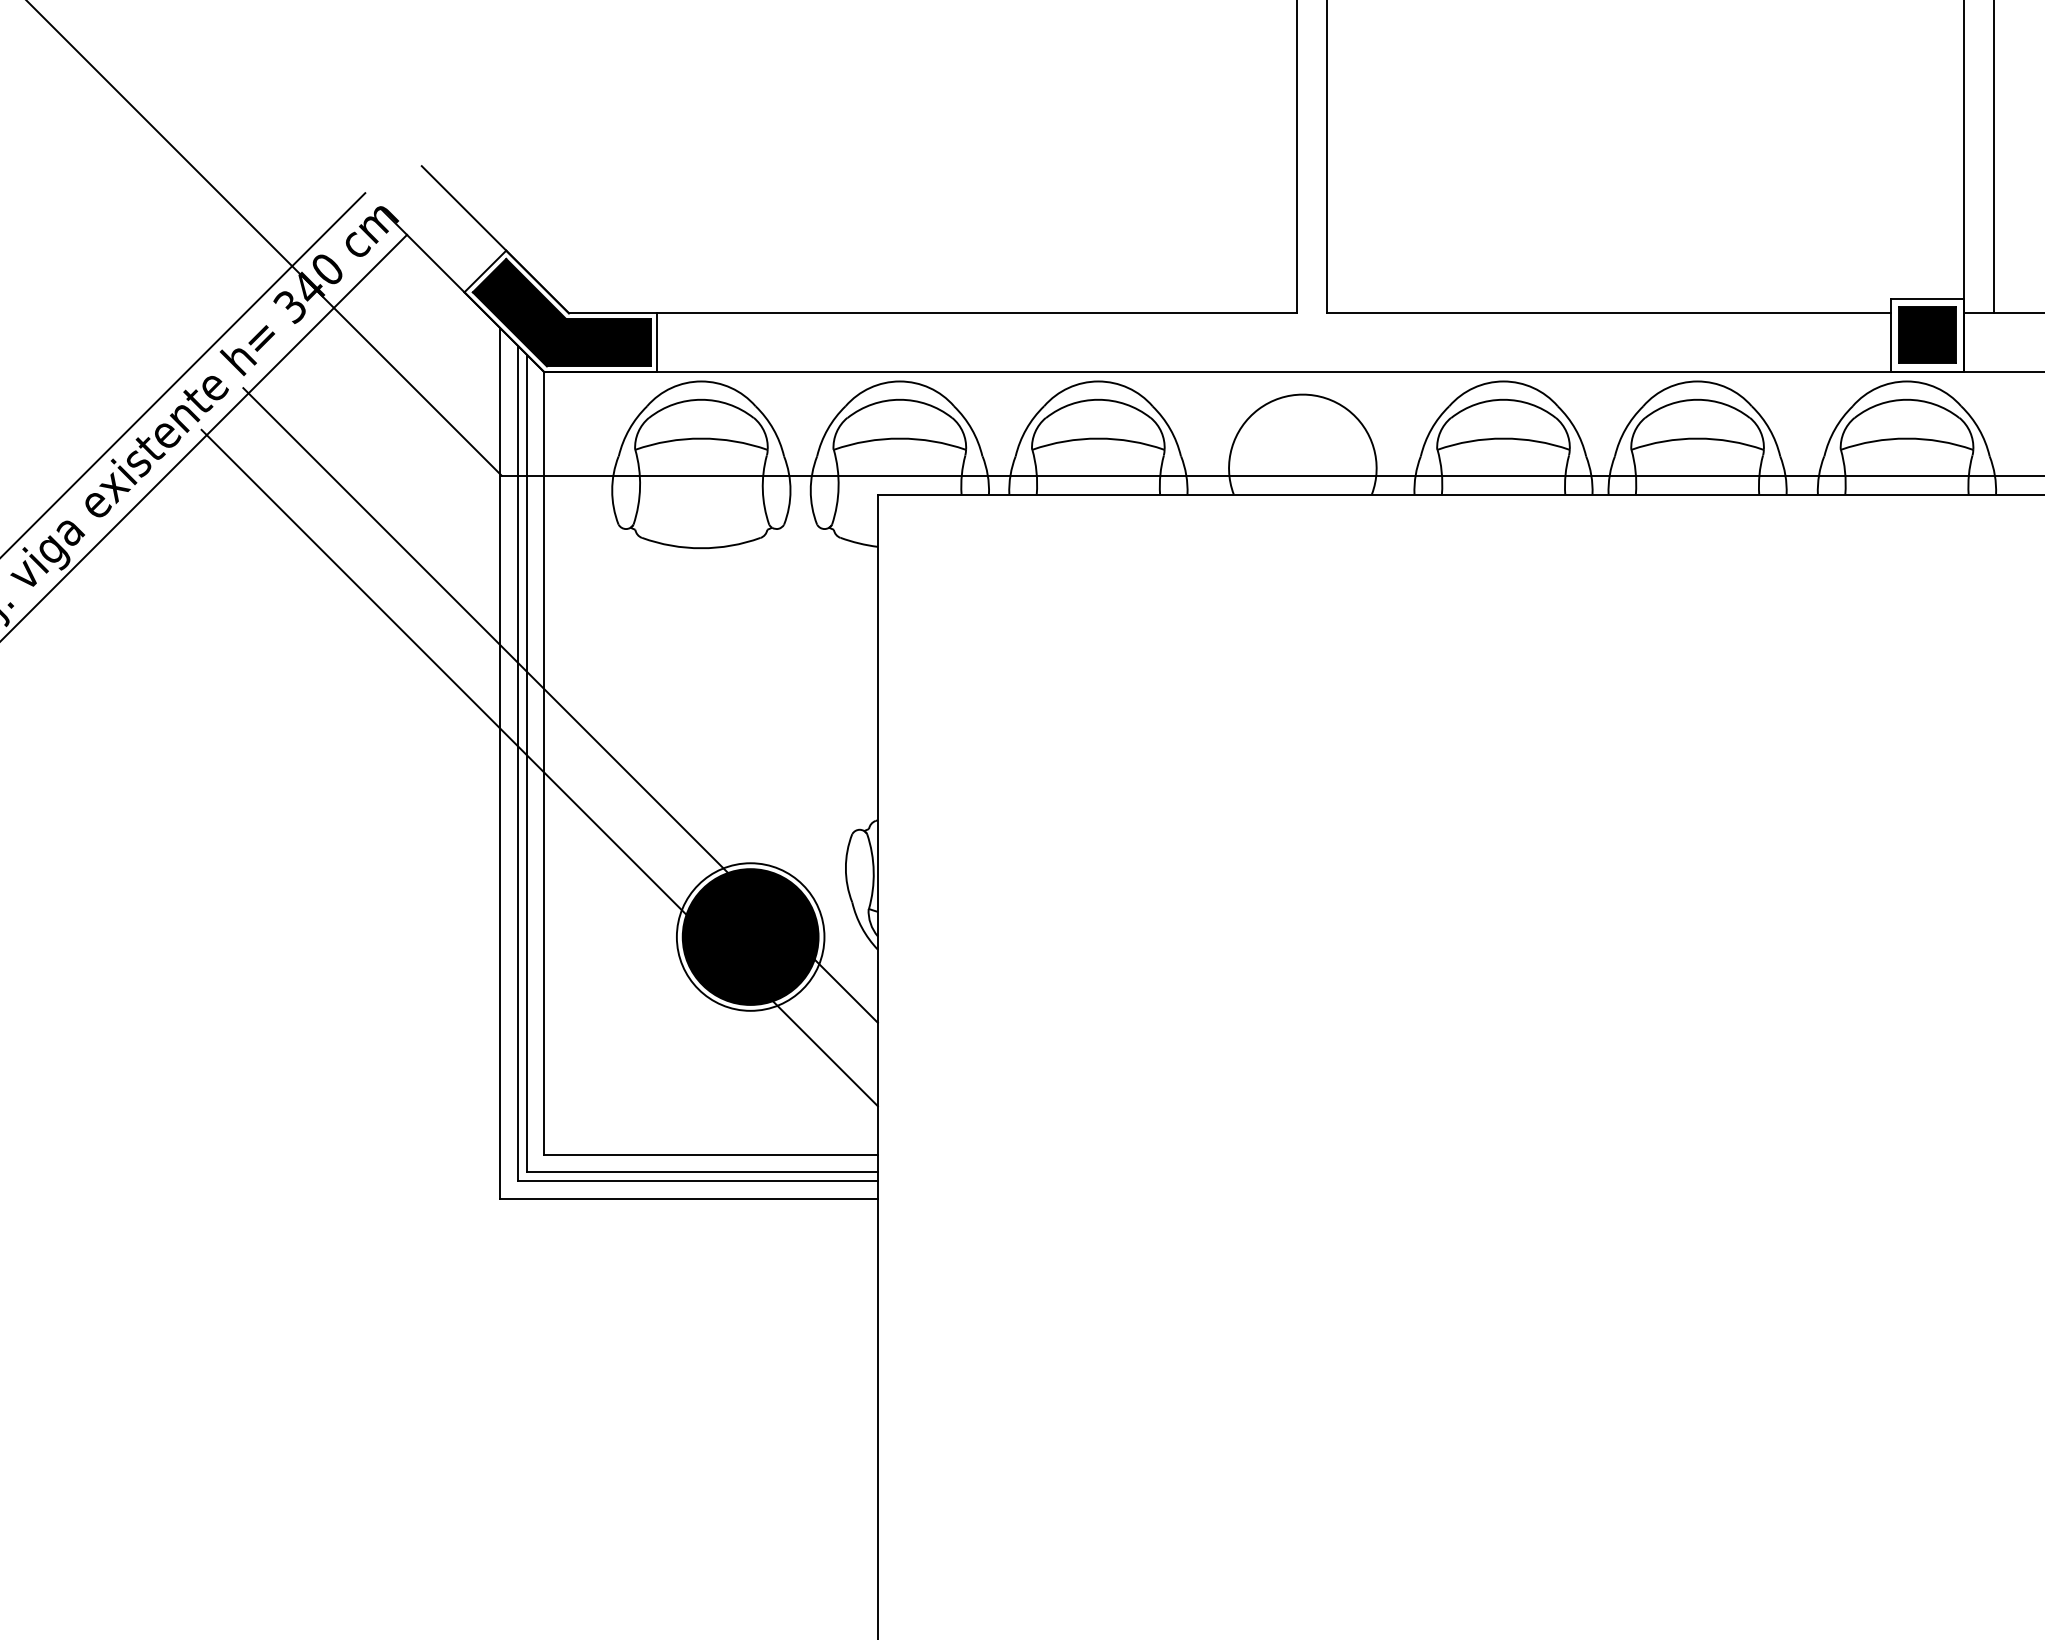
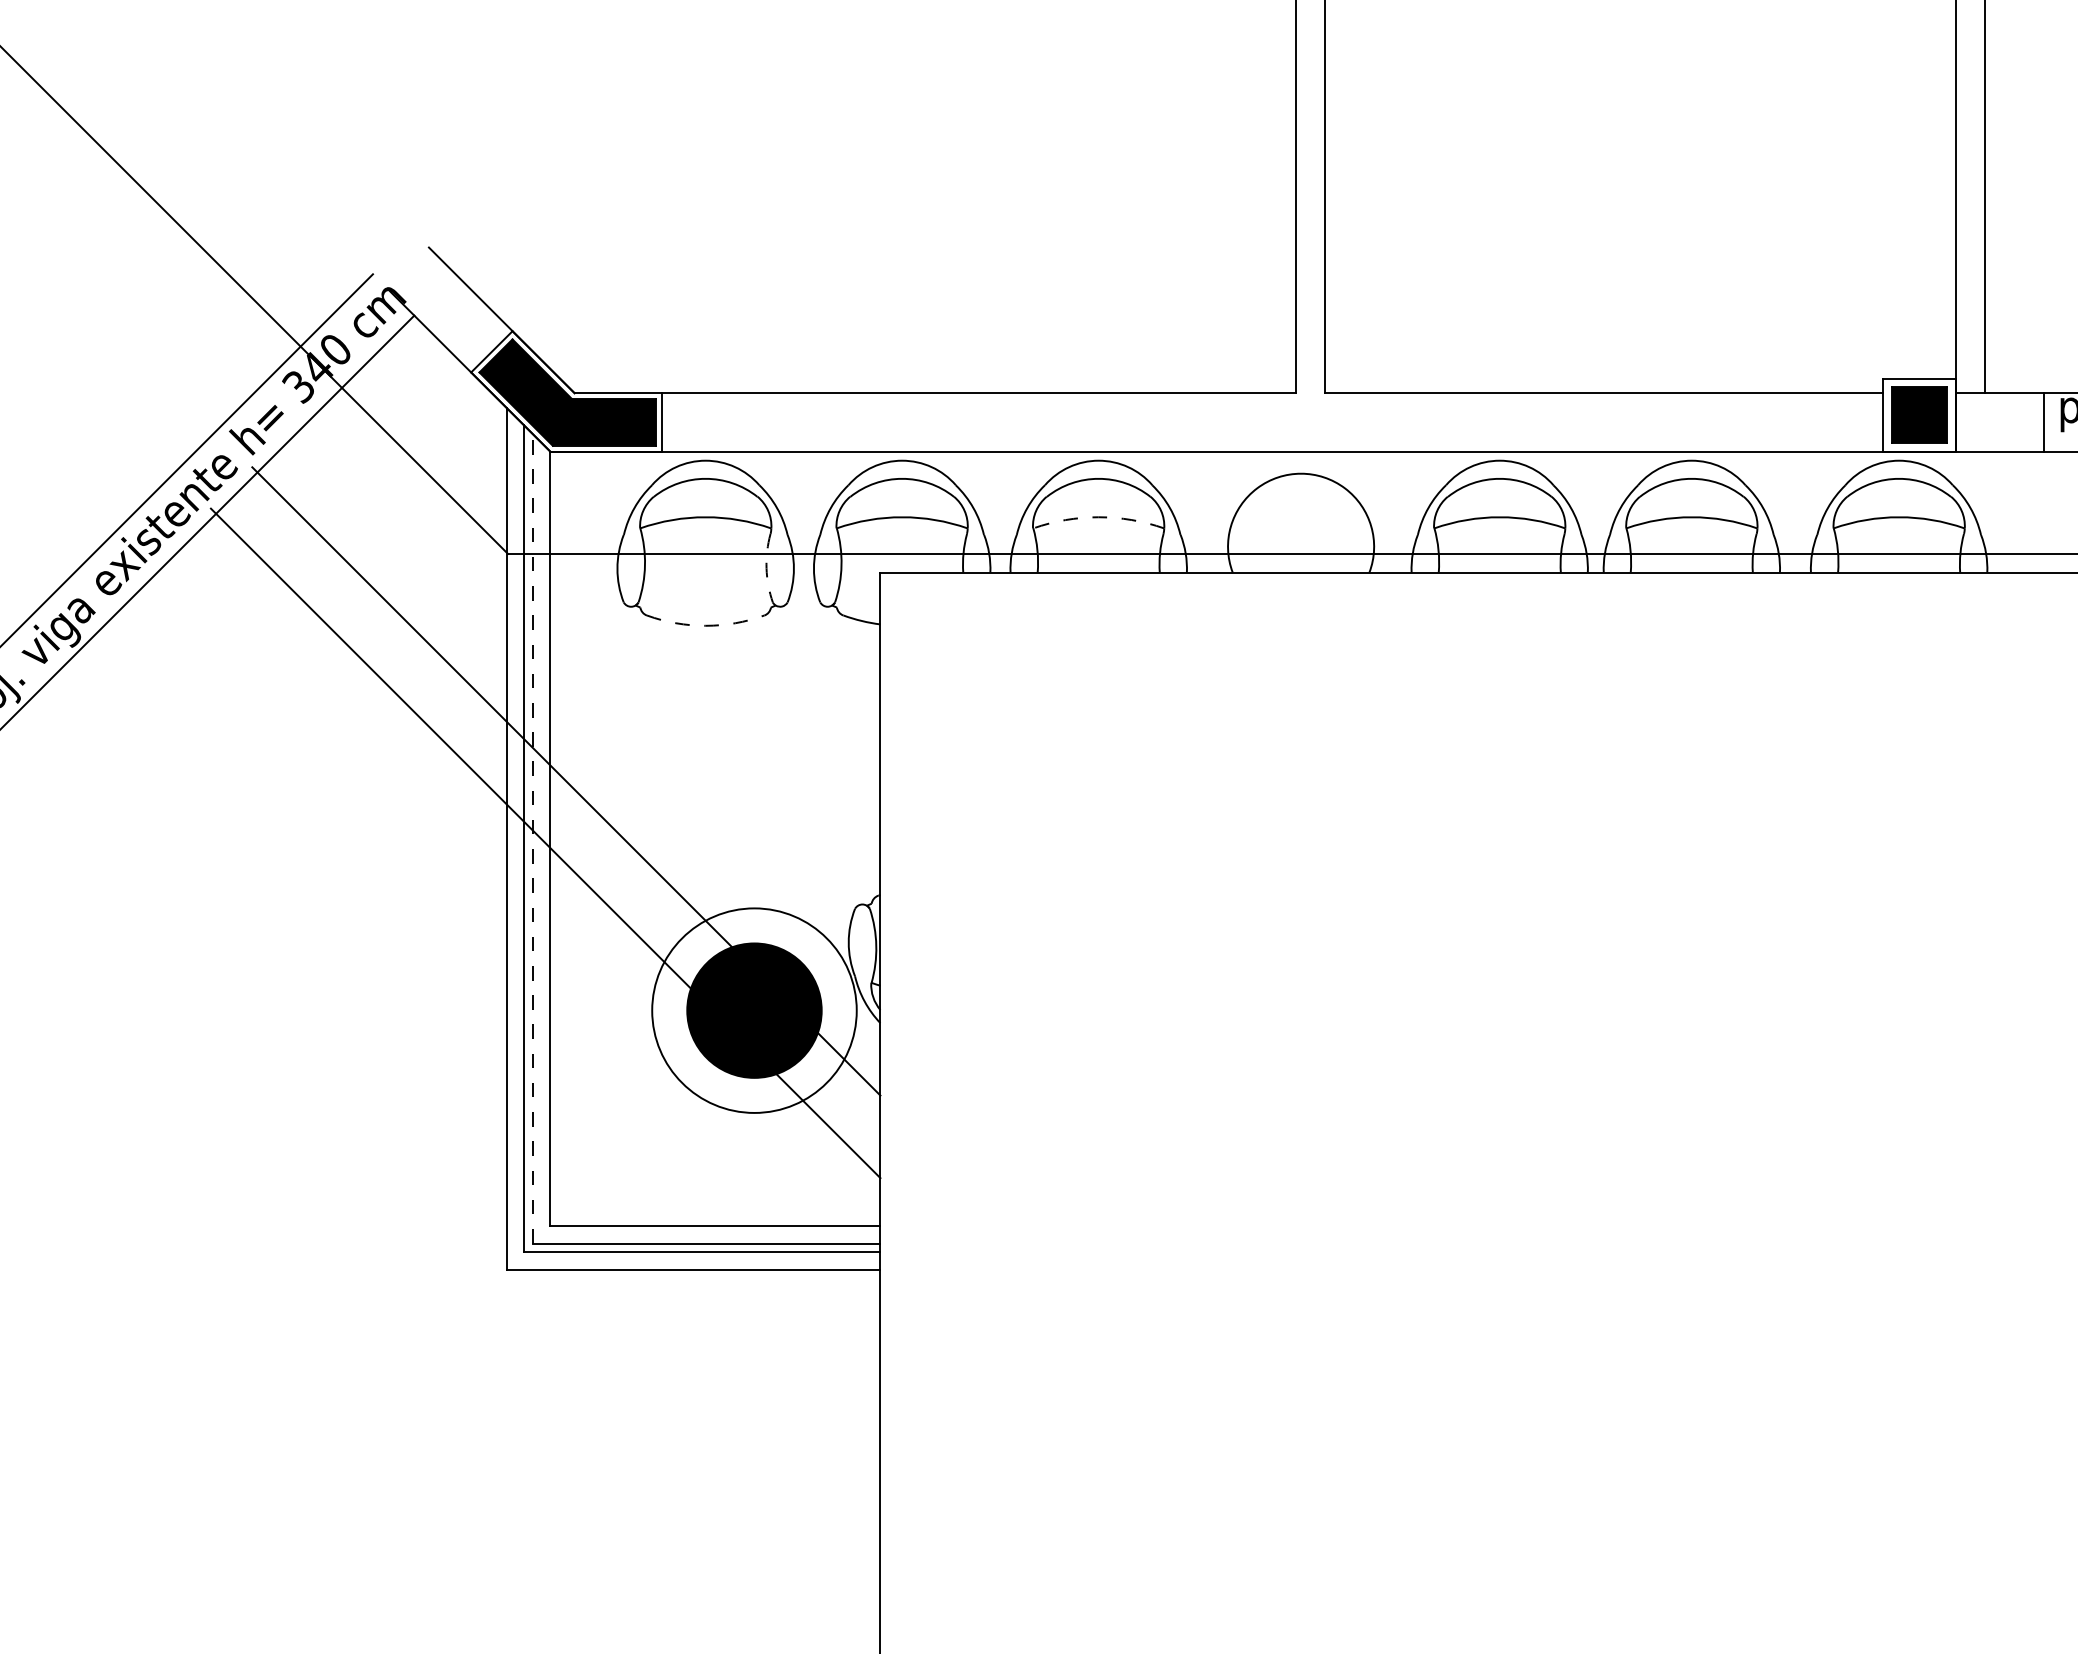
arc: (1098, 438) -> (1098, 517), solid -> dashed
arc: (762, 490) -> (766, 568), solid -> dashed
arc: (701, 547) -> (705, 625), solid -> dashed
line: (526, 763) -> (532, 838), solid -> dashed
circle: (750, 936) -> (754, 1010), size x1.4

